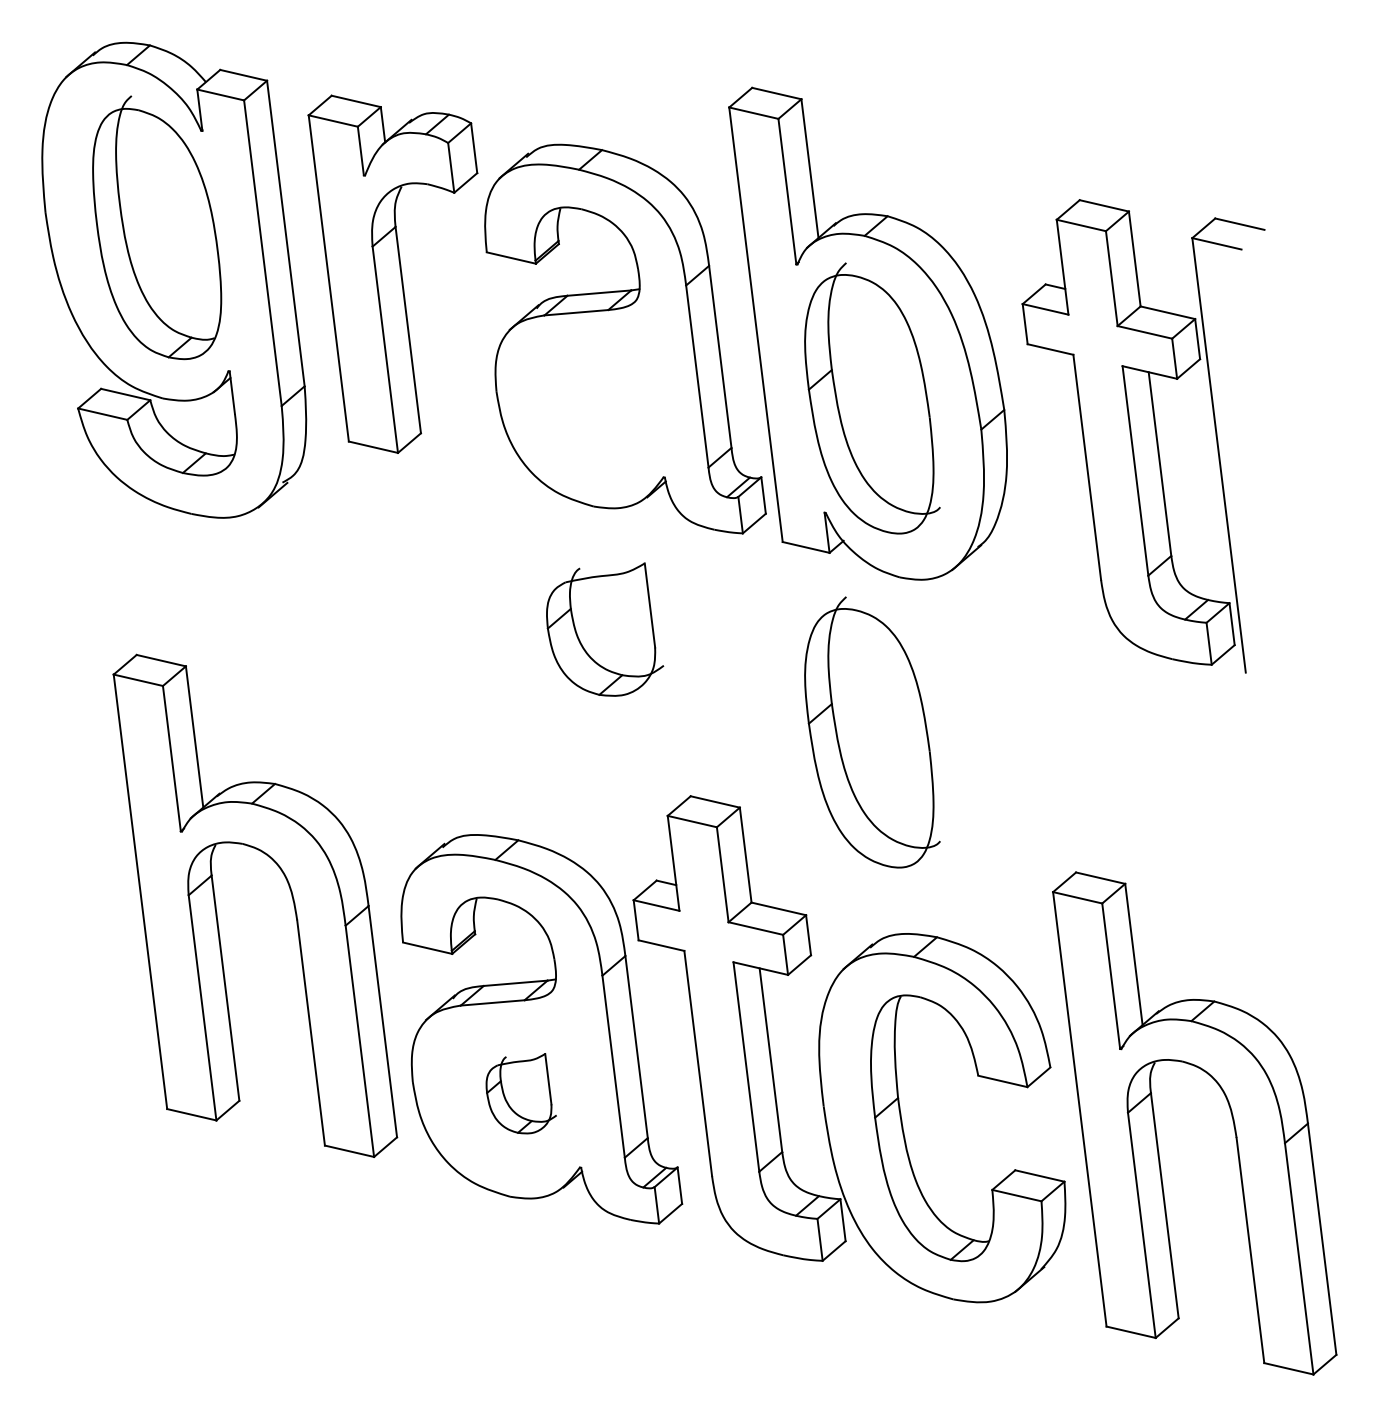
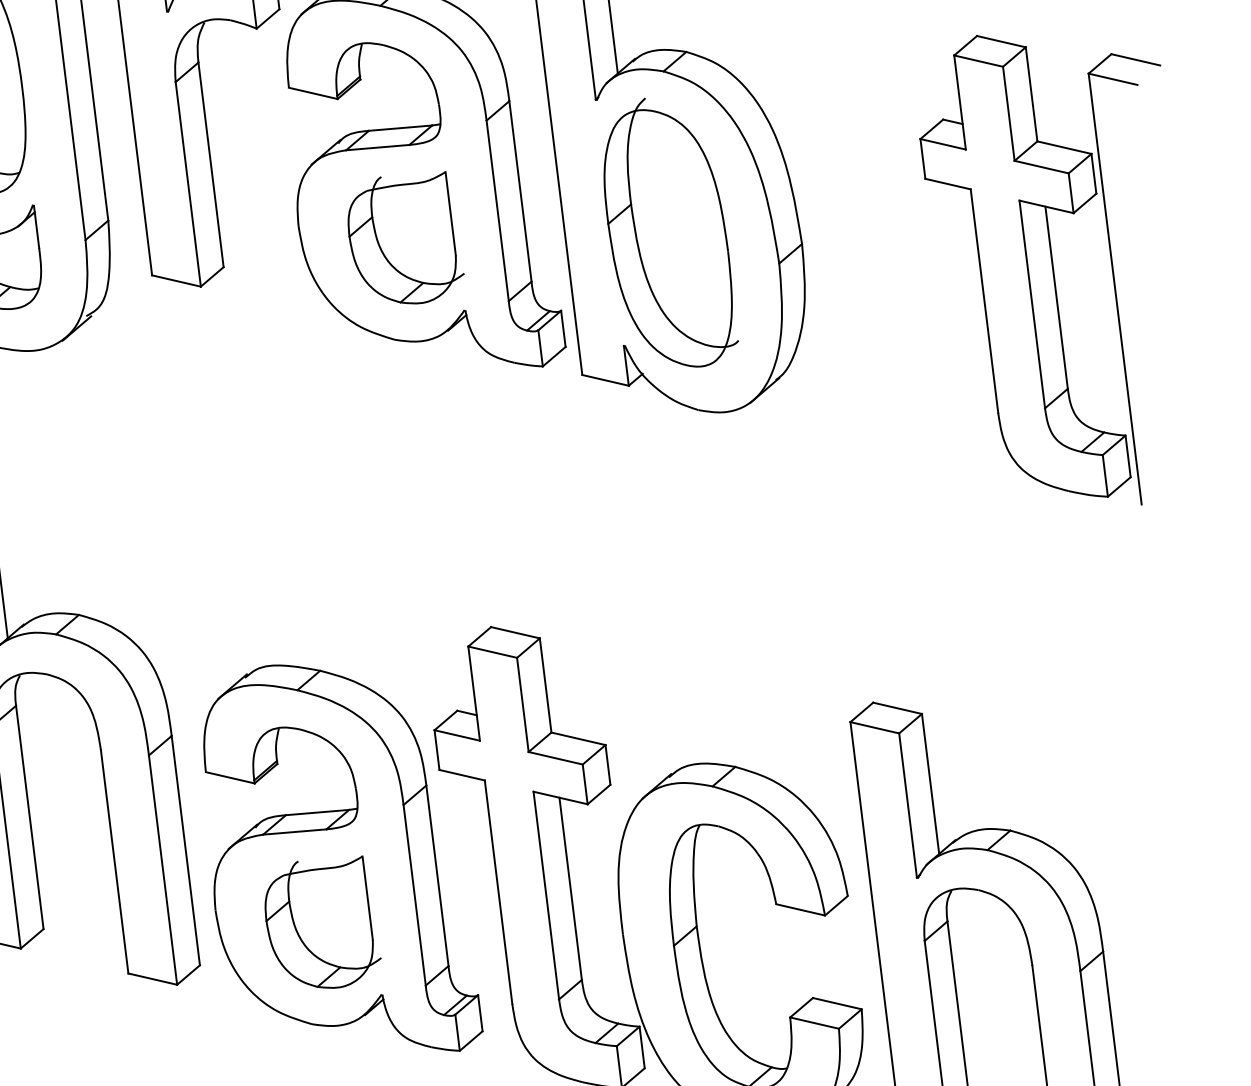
part: (1143, 436) -> (1040, 270), moved
part: (605, 629) -> (406, 237), moved
part: (872, 732) -> (671, 563), removed
part: (521, 1093) -> (323, 921), size x1.67

